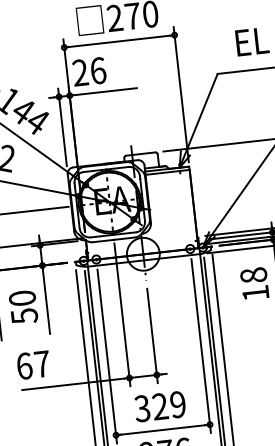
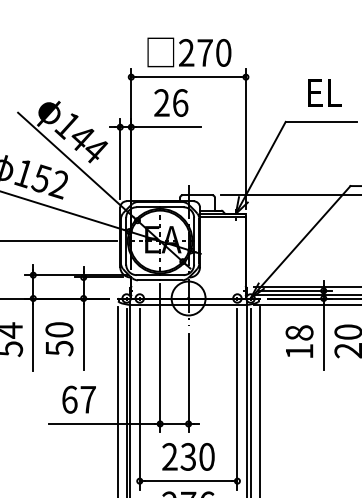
text: (89, 71) -> (171, 102), moved
text: (32, 365) -> (78, 399), moved
text: (160, 406) -> (188, 456), 329 -> 230

